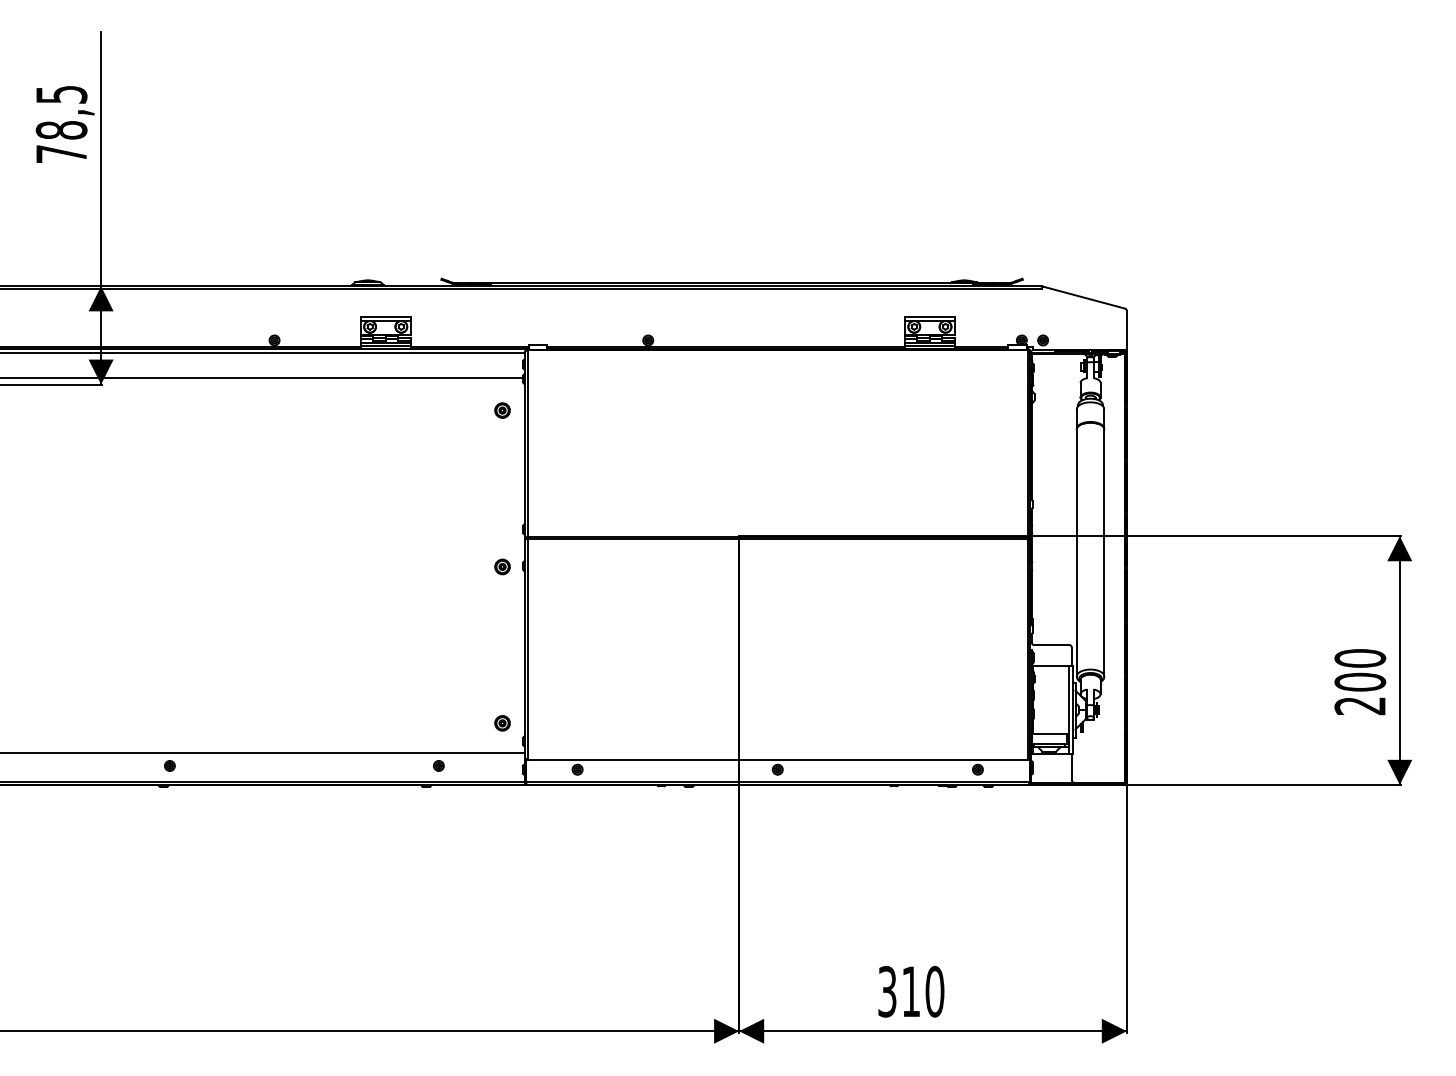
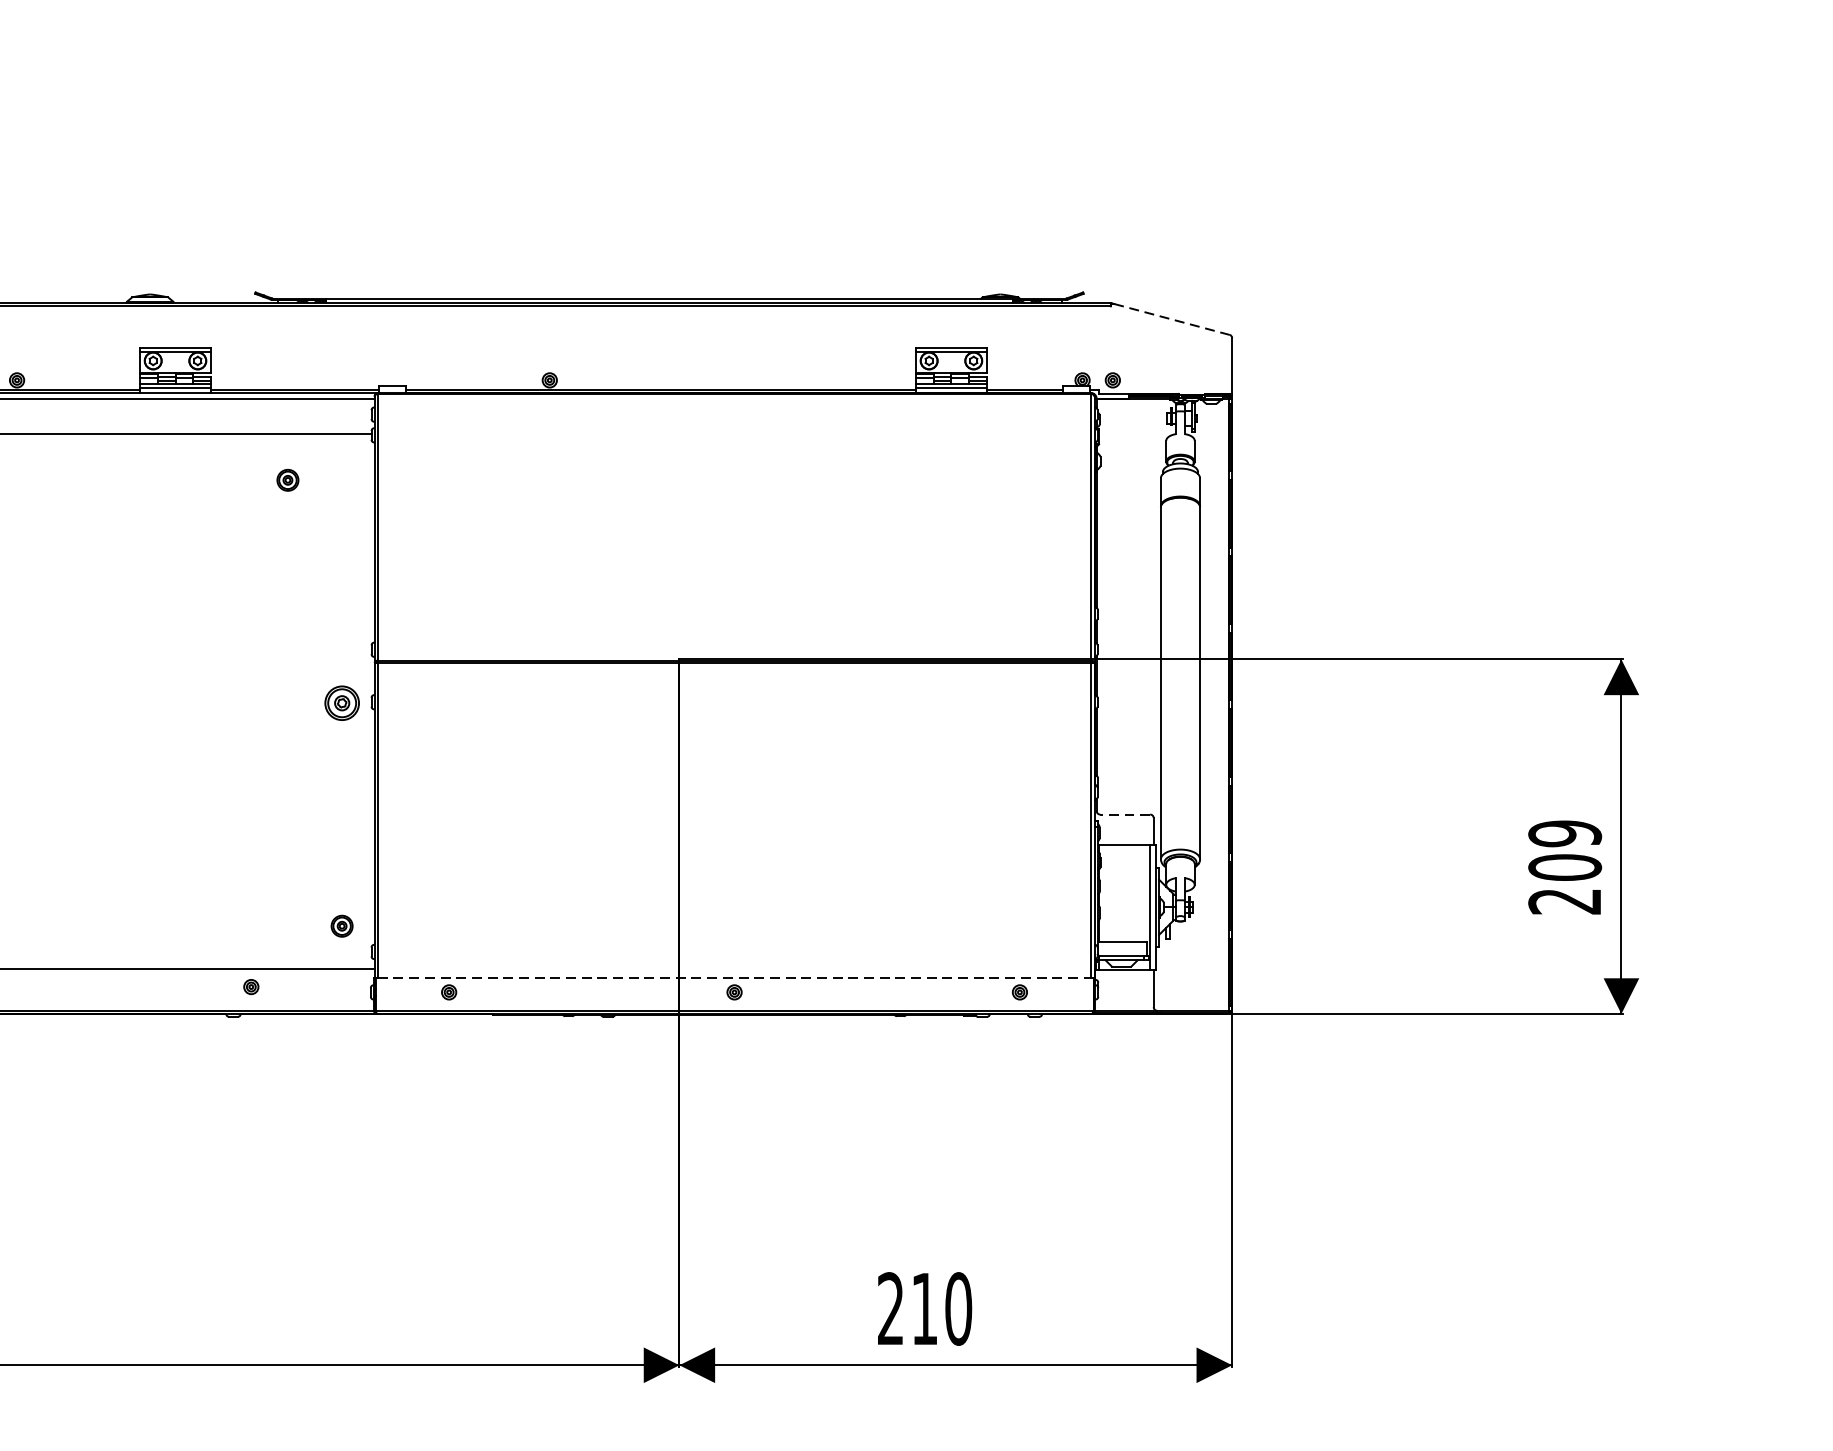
line: (1084, 297) -> (1171, 319), solid -> dashed
part: (502, 410) -> (287, 480), moved
part: (502, 566) -> (342, 702), size x1.6
line: (1051, 645) -> (1124, 815), solid -> dashed
text: (1360, 658) -> (1565, 833), 200 -> 209
line: (777, 759) -> (734, 977), solid -> dashed
text: (887, 991) -> (890, 1308), 310 -> 210

